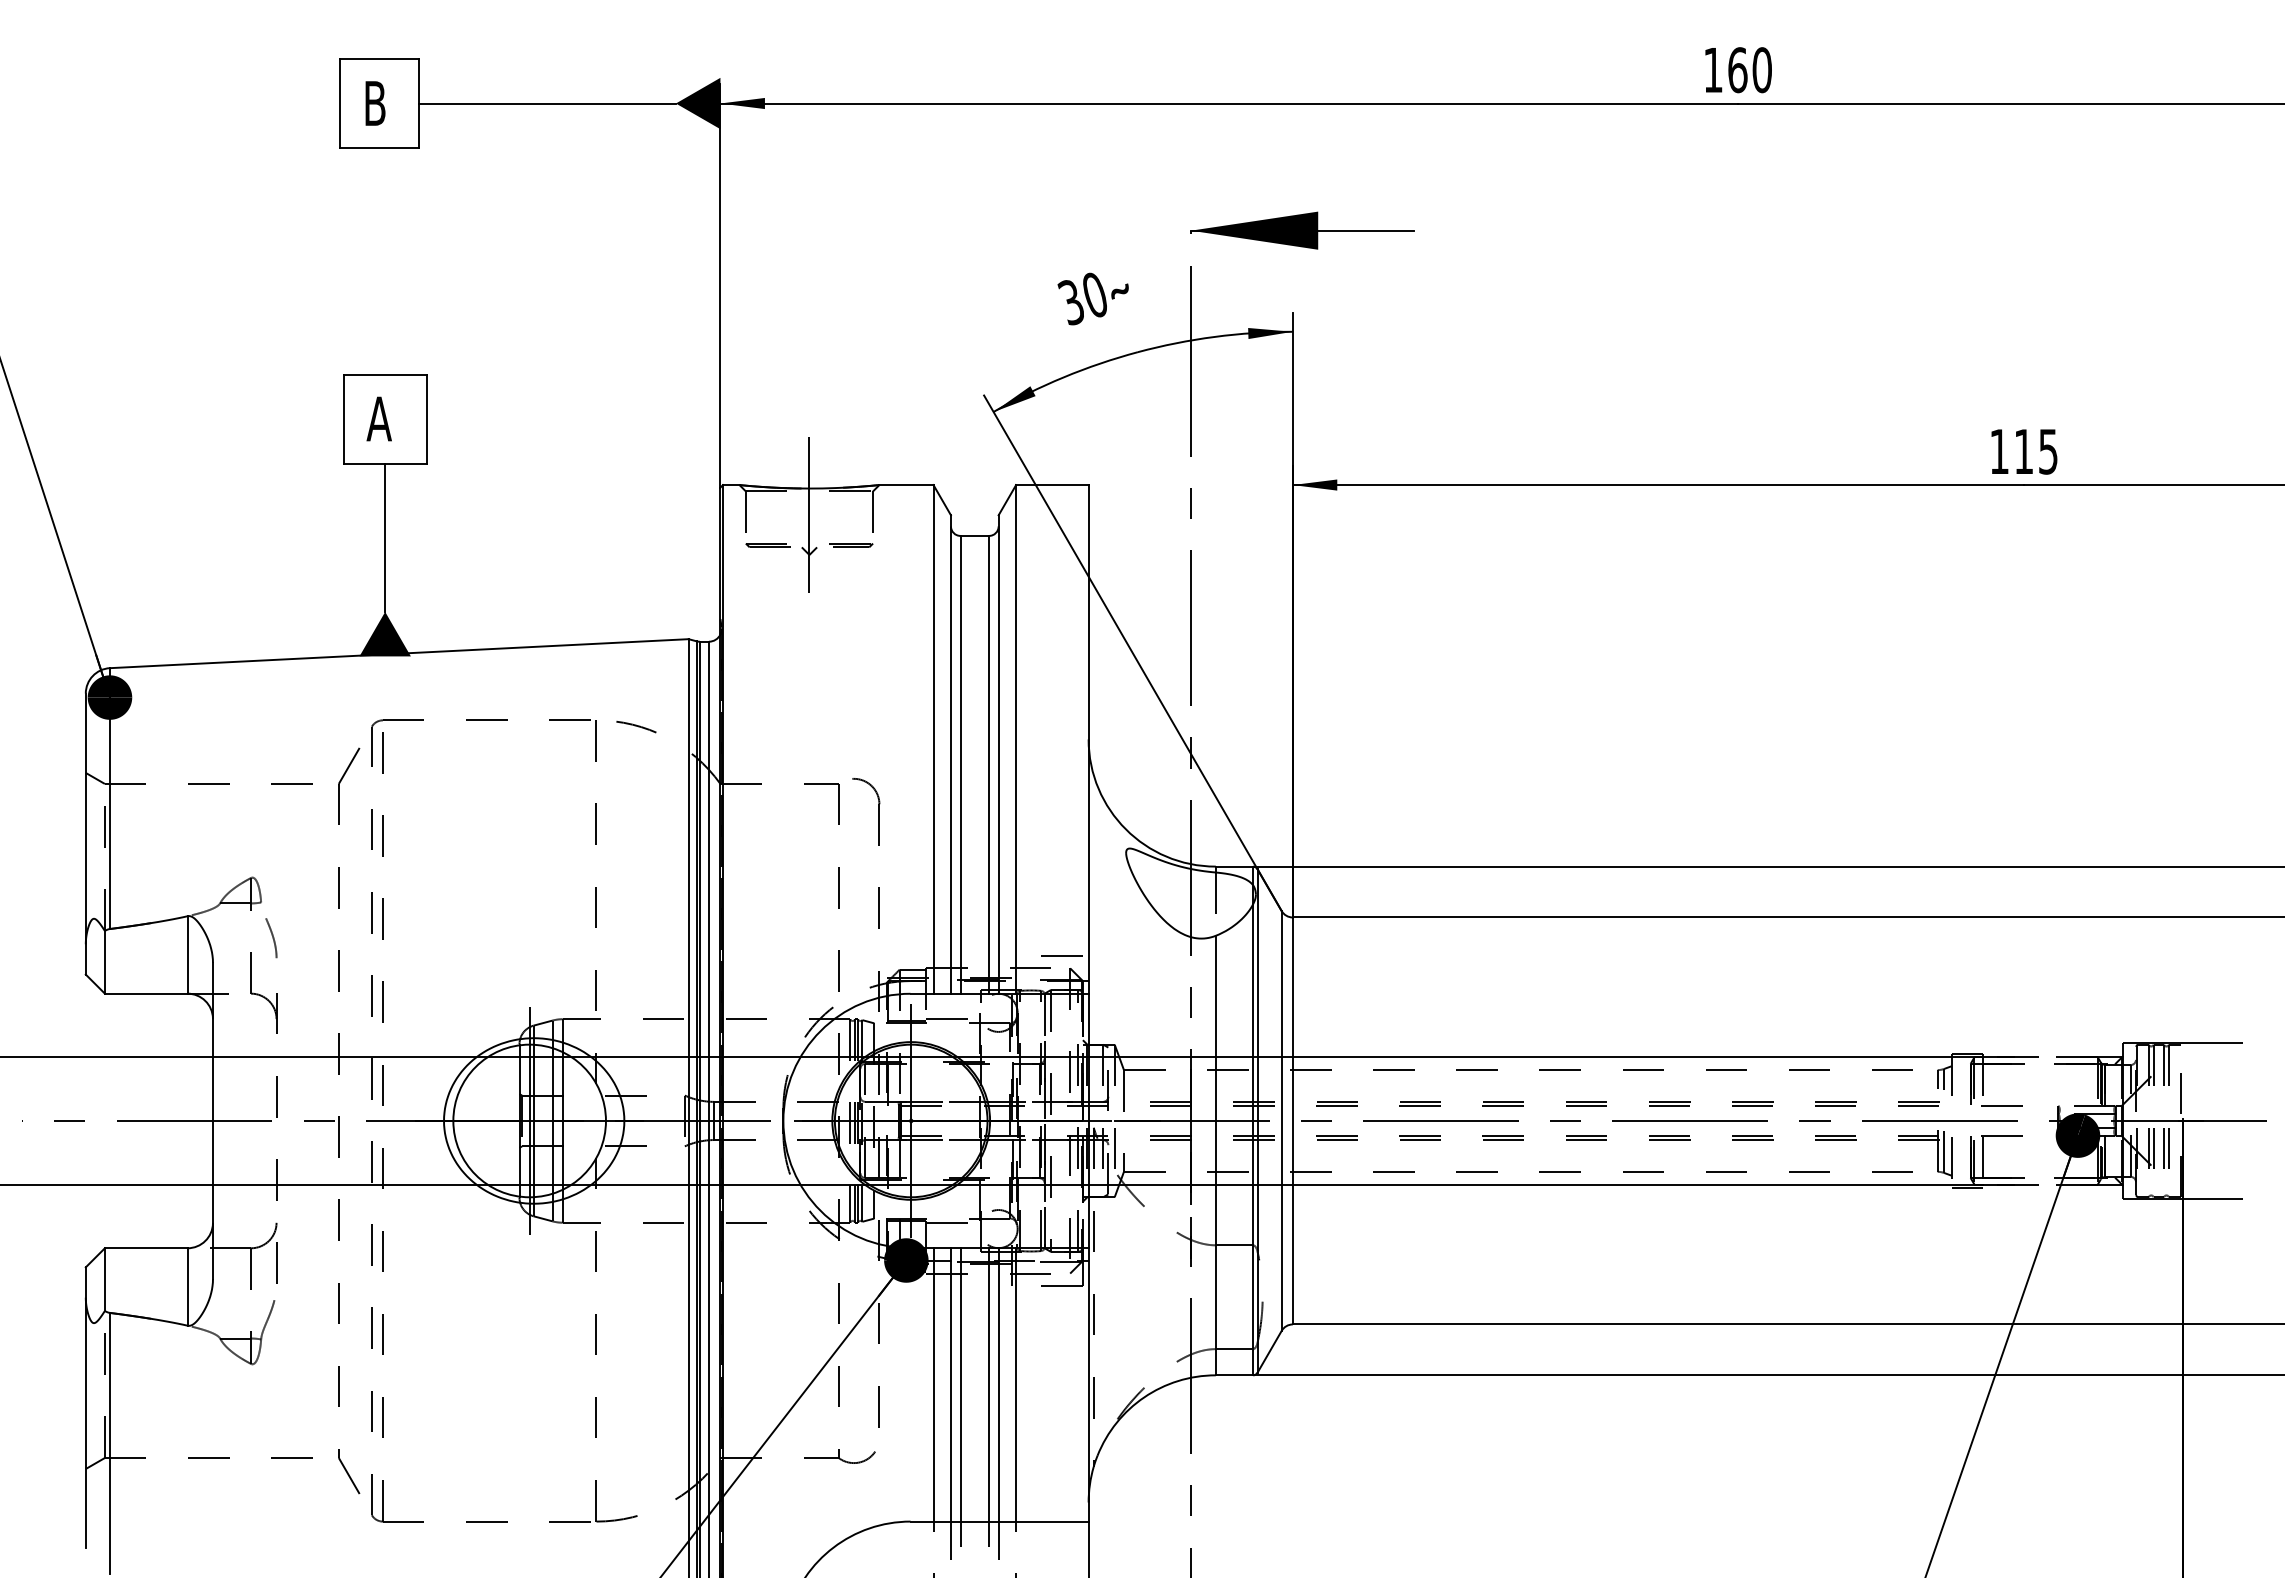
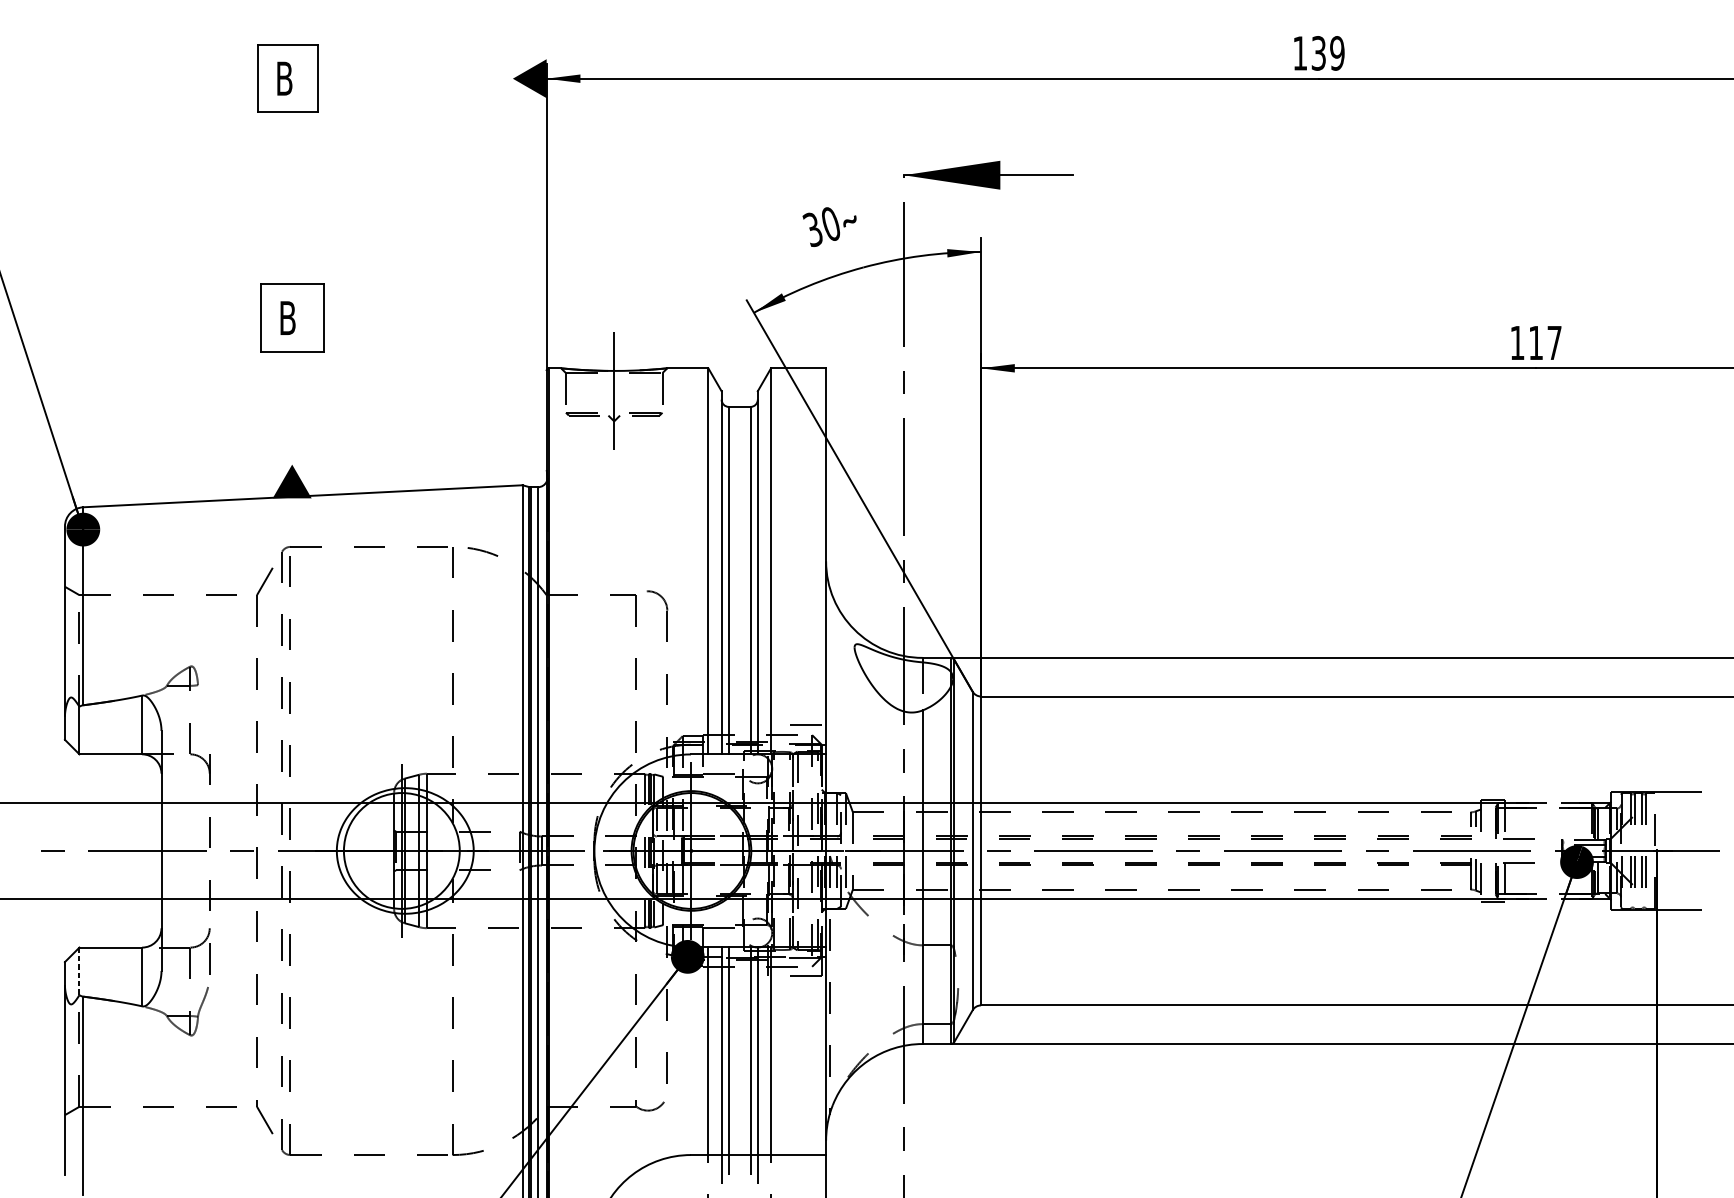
text: (1749, 70) -> (1327, 53), 160 -> 139
line: (547, 103) -> (415, 78), removed
text: (378, 418) -> (287, 317), A -> B
text: (2048, 451) -> (1554, 342), 115 -> 117
line: (385, 537) -> (292, 408), removed
curve: (272, 938) -> (206, 712), removed
line: (104, 1280) -> (79, 972), solid -> dashed

